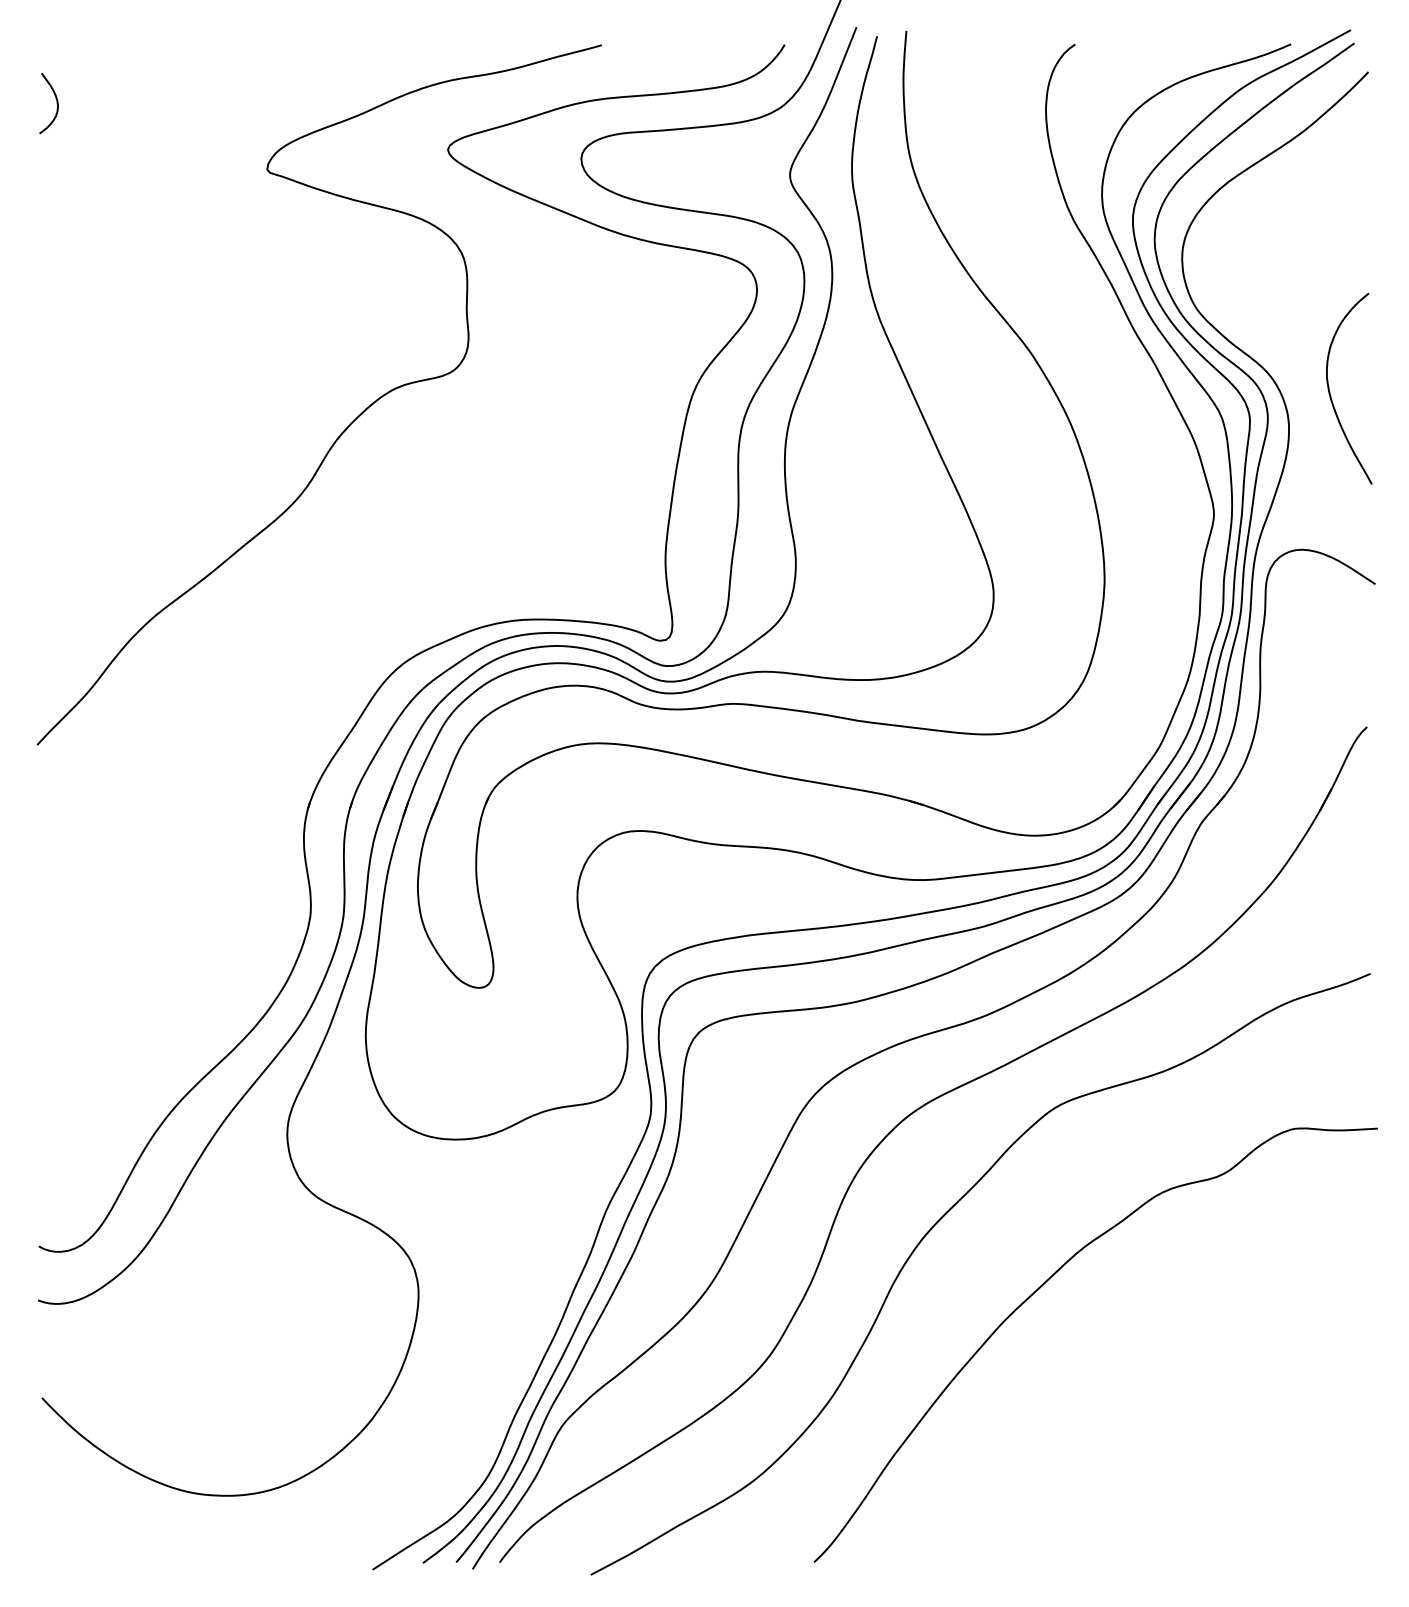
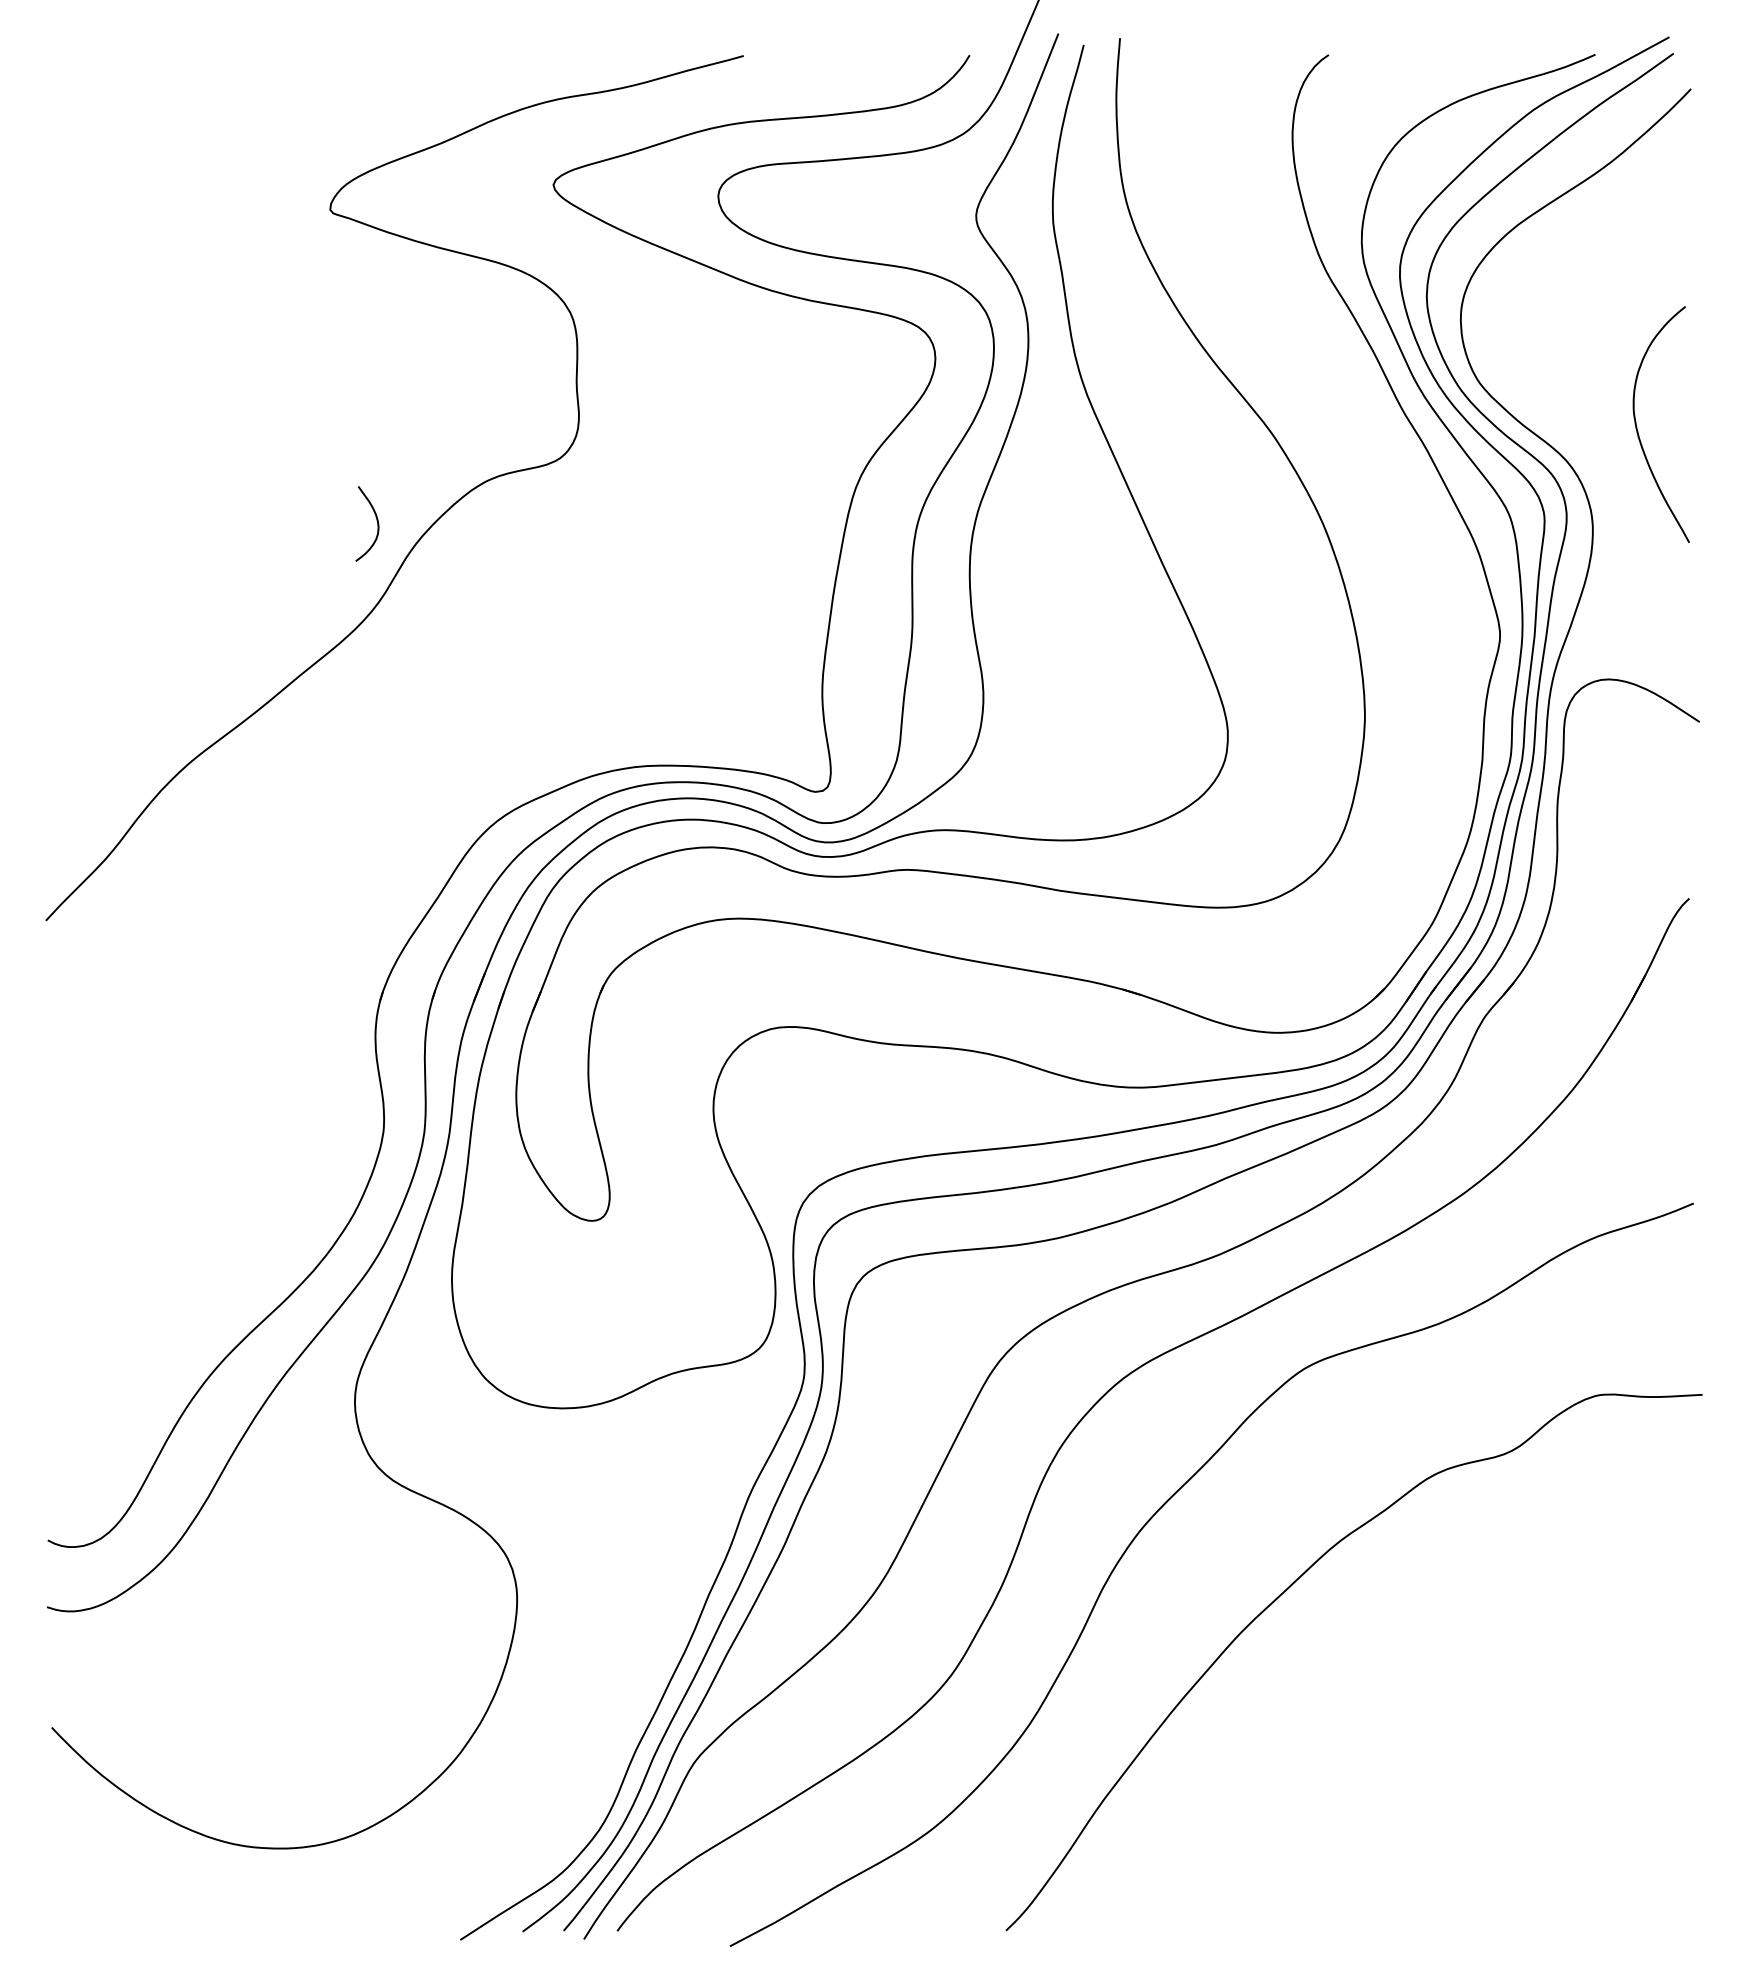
curve: (56, 100) -> (376, 520), moved
curve: (1330, 394) -> (1638, 431), moved

